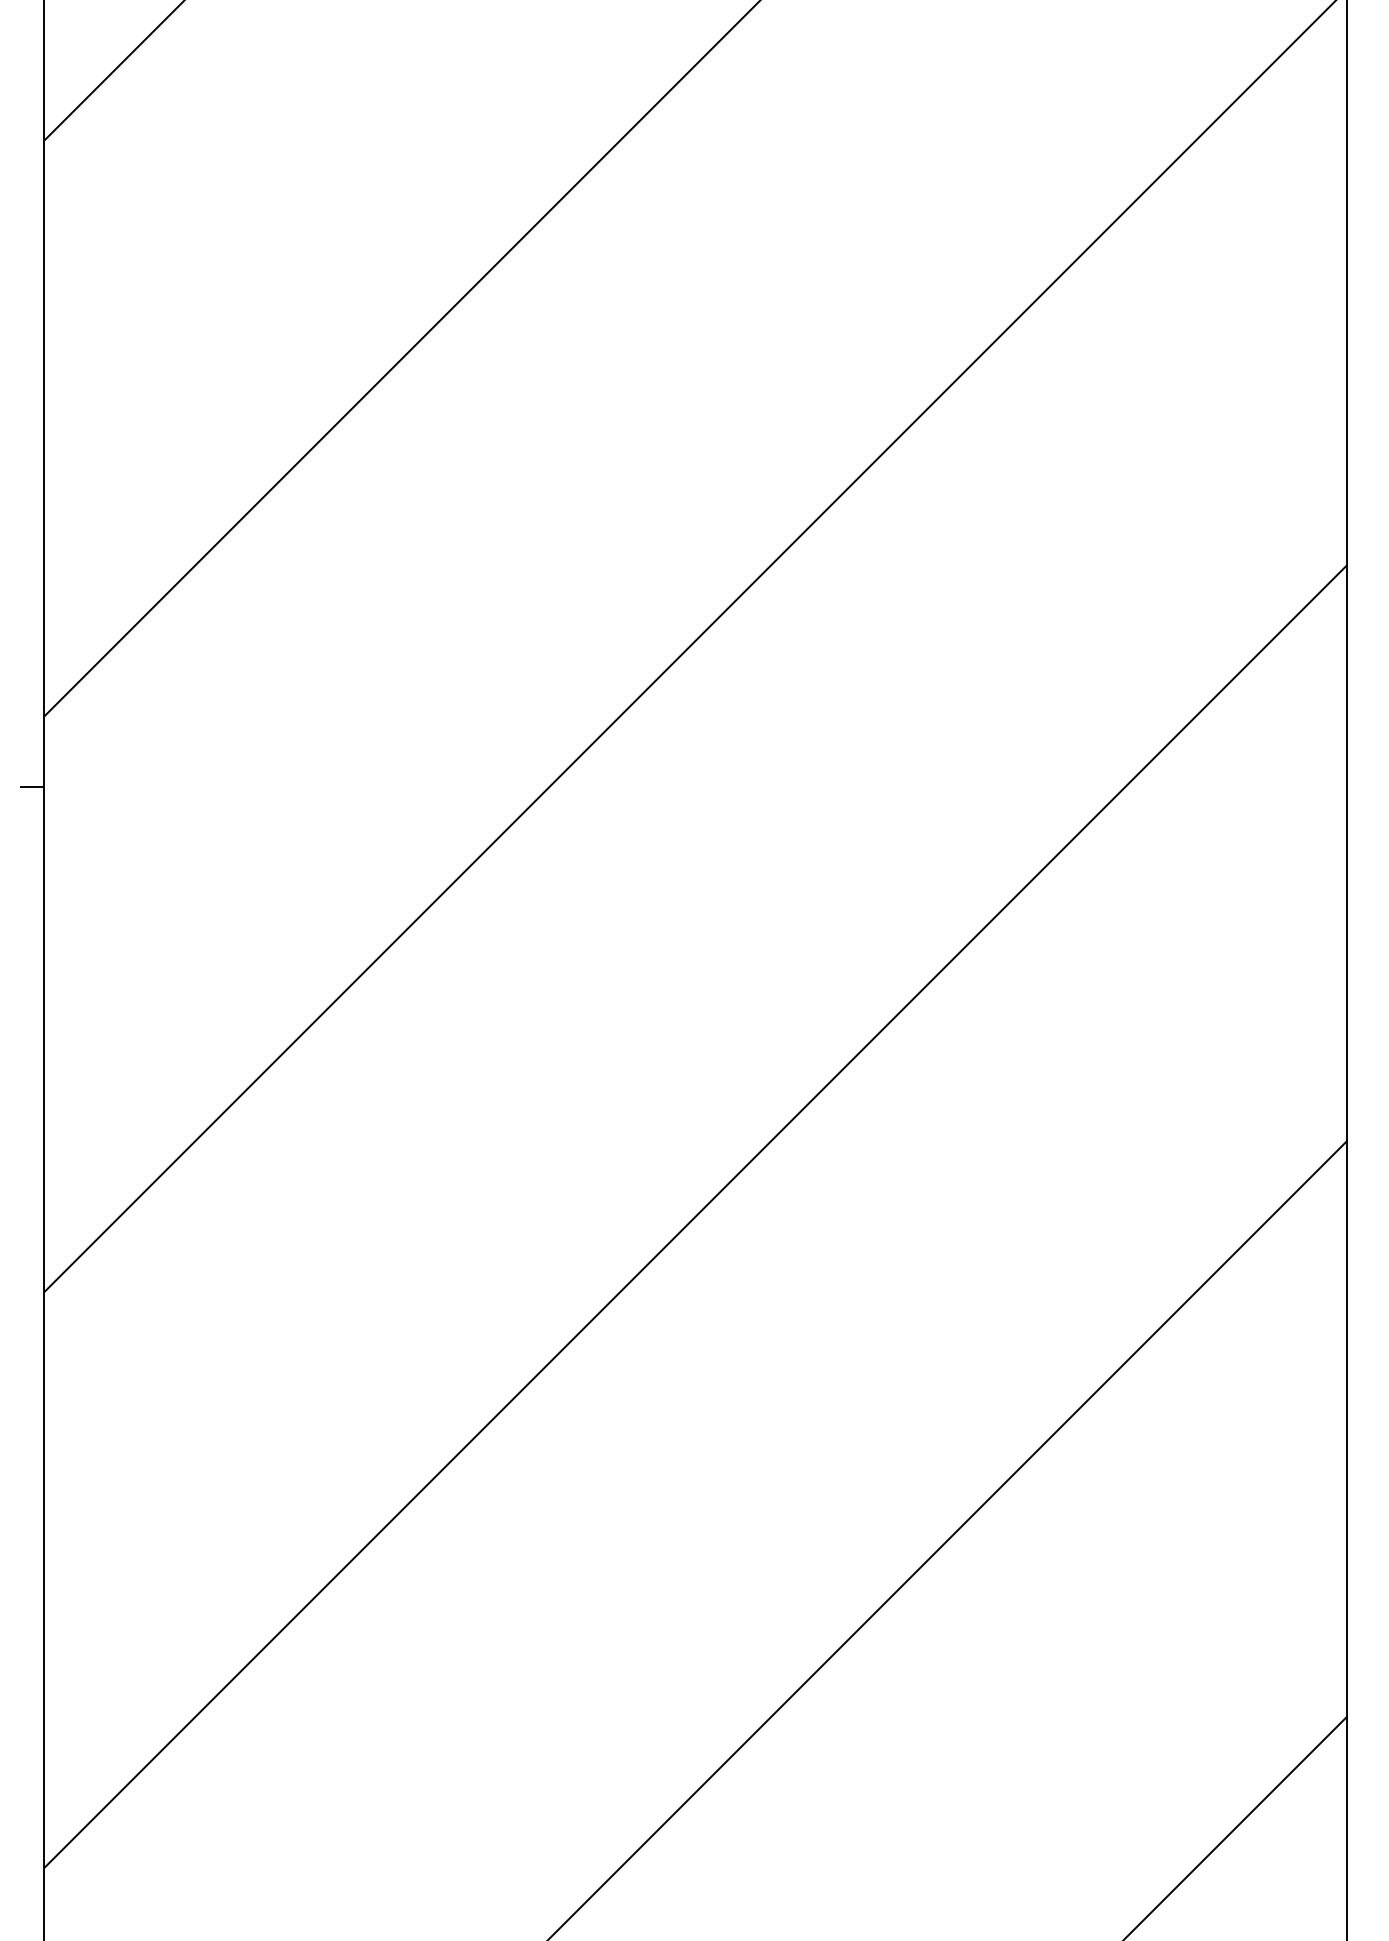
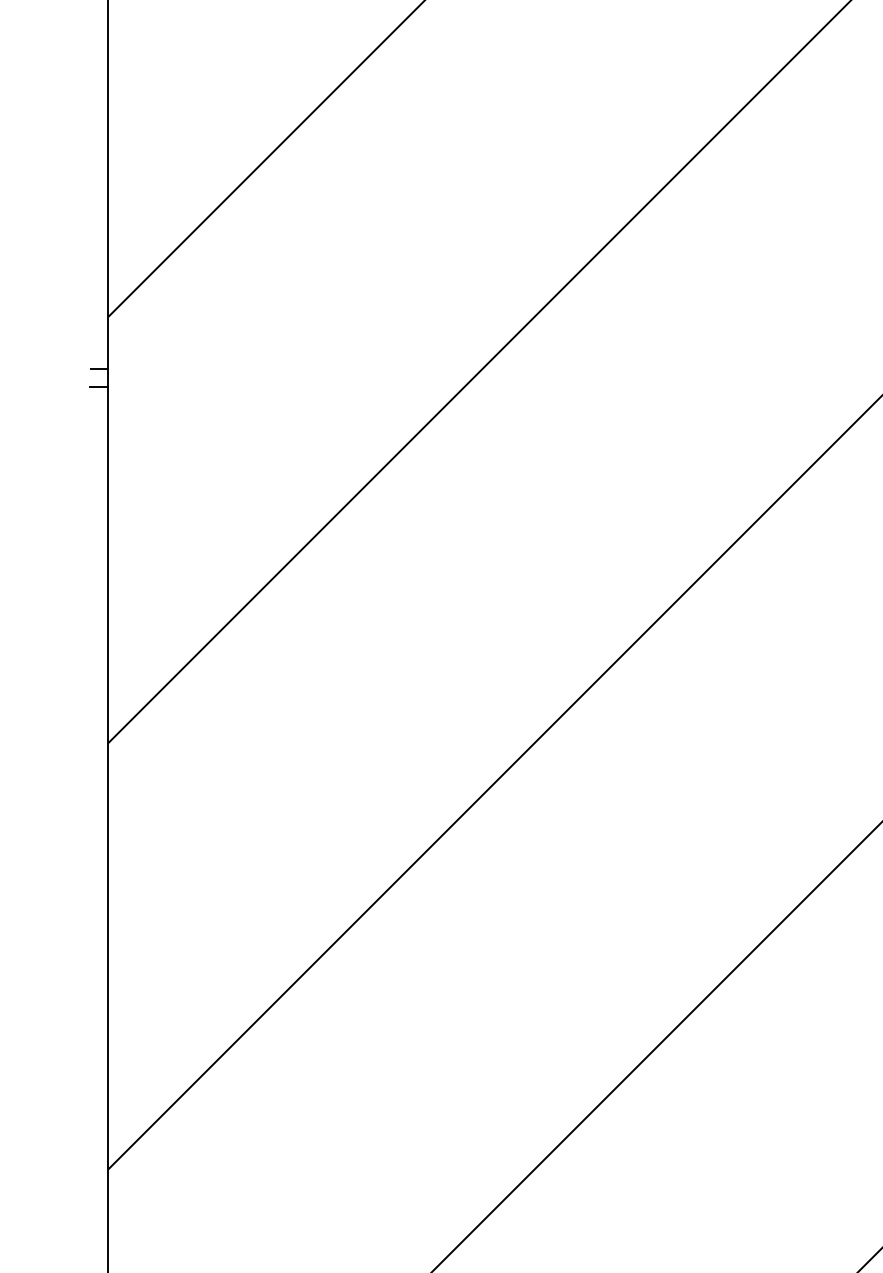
line: (32, 811) -> (99, 387), added

